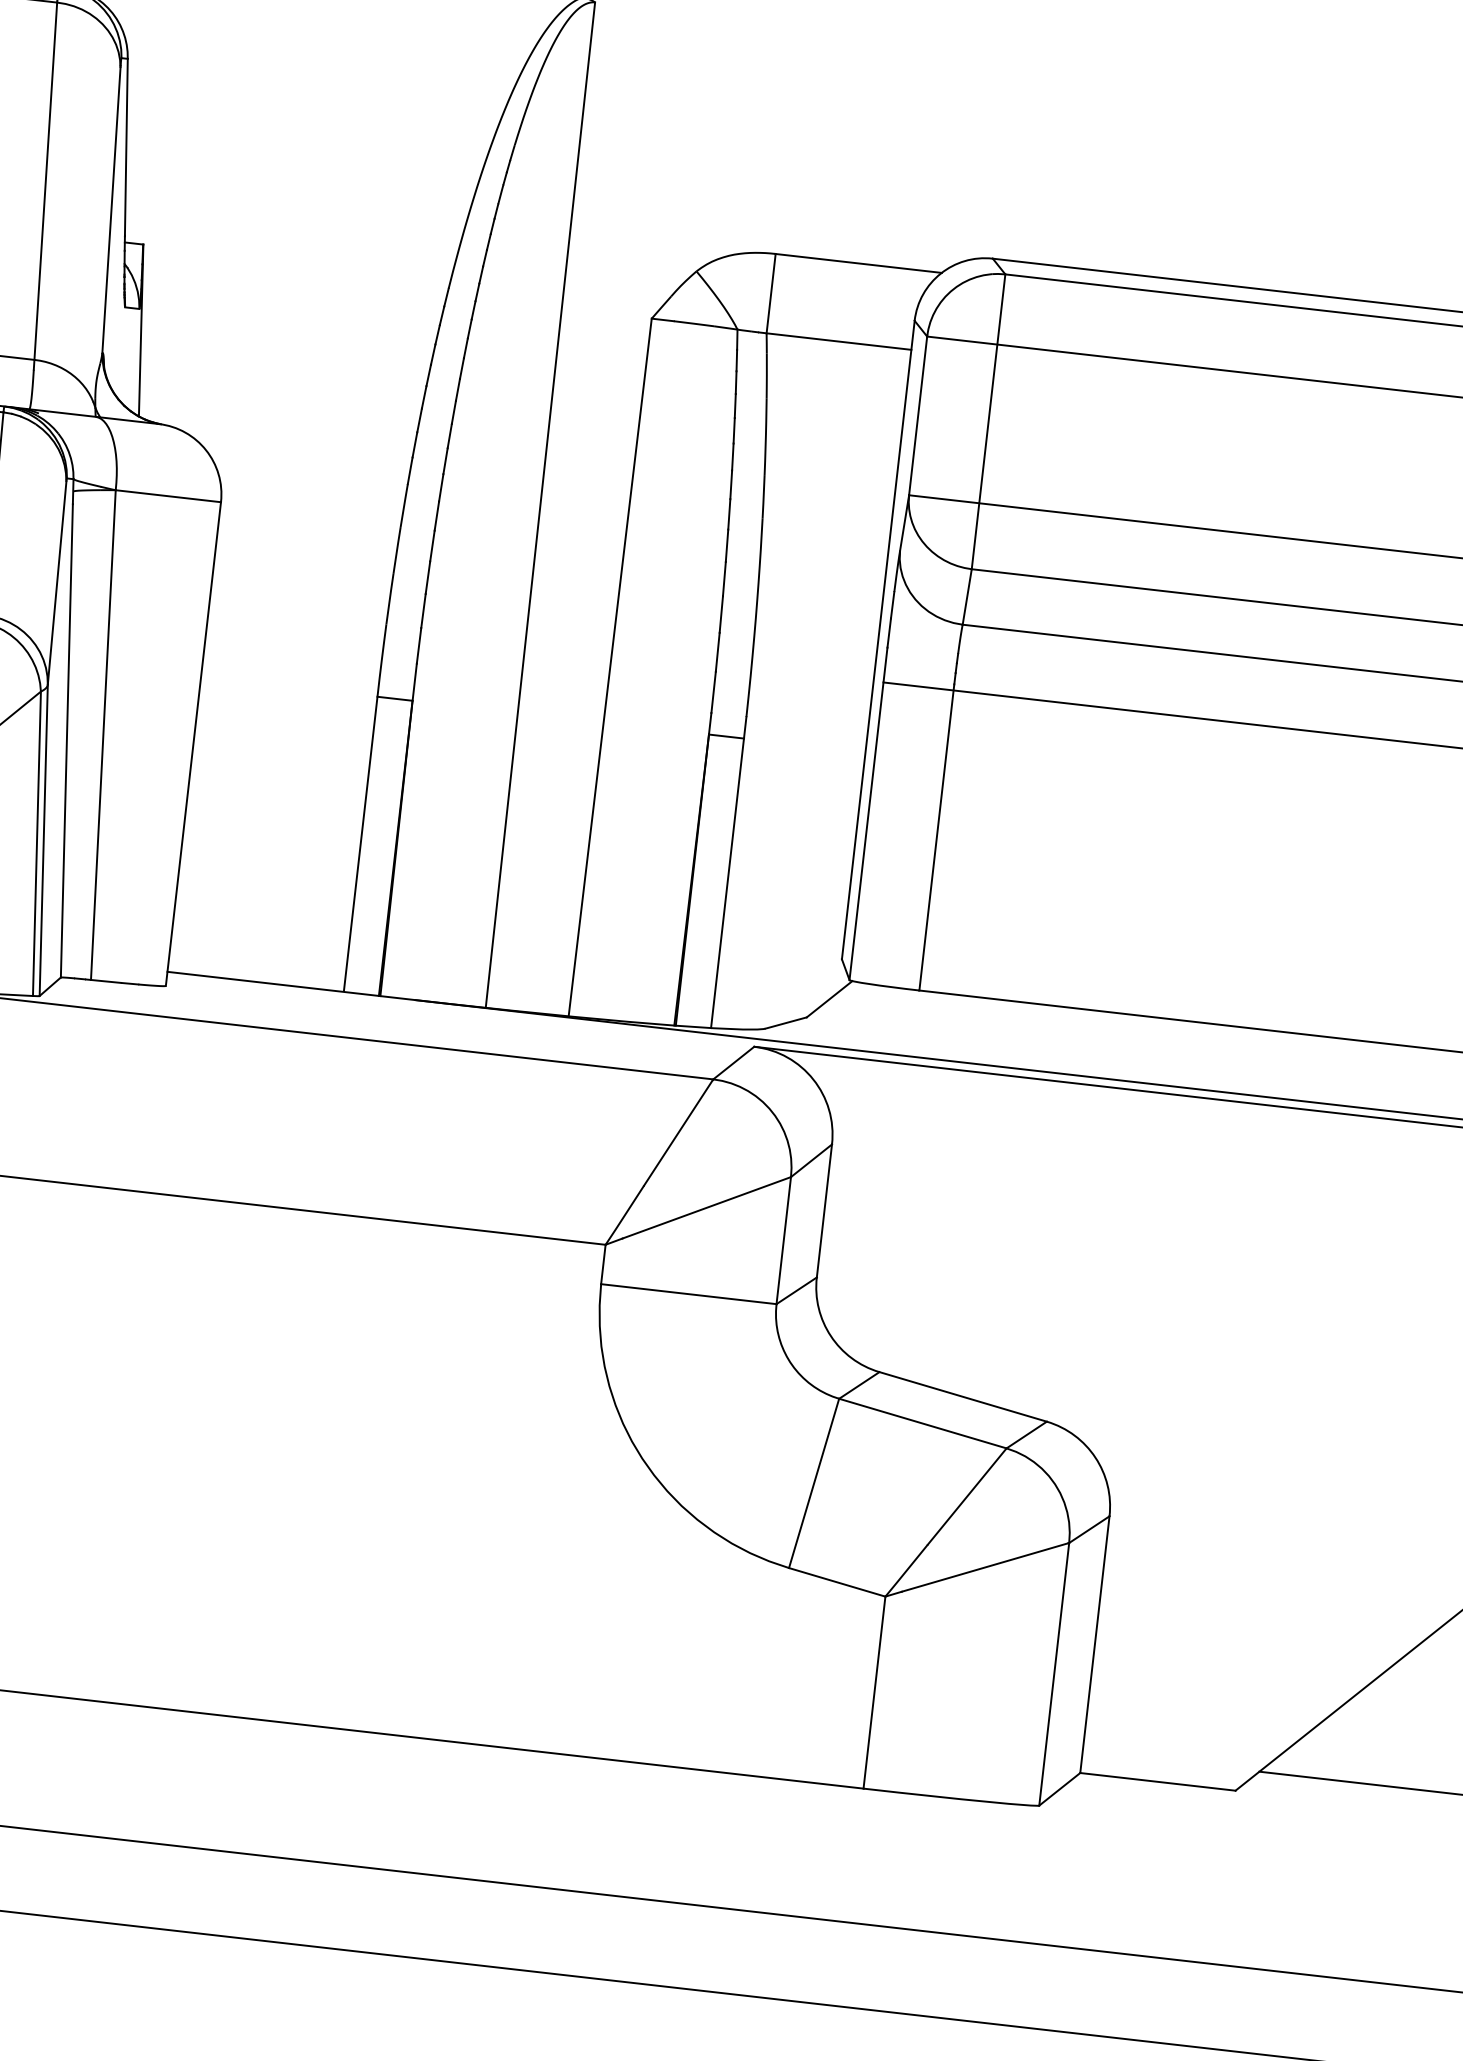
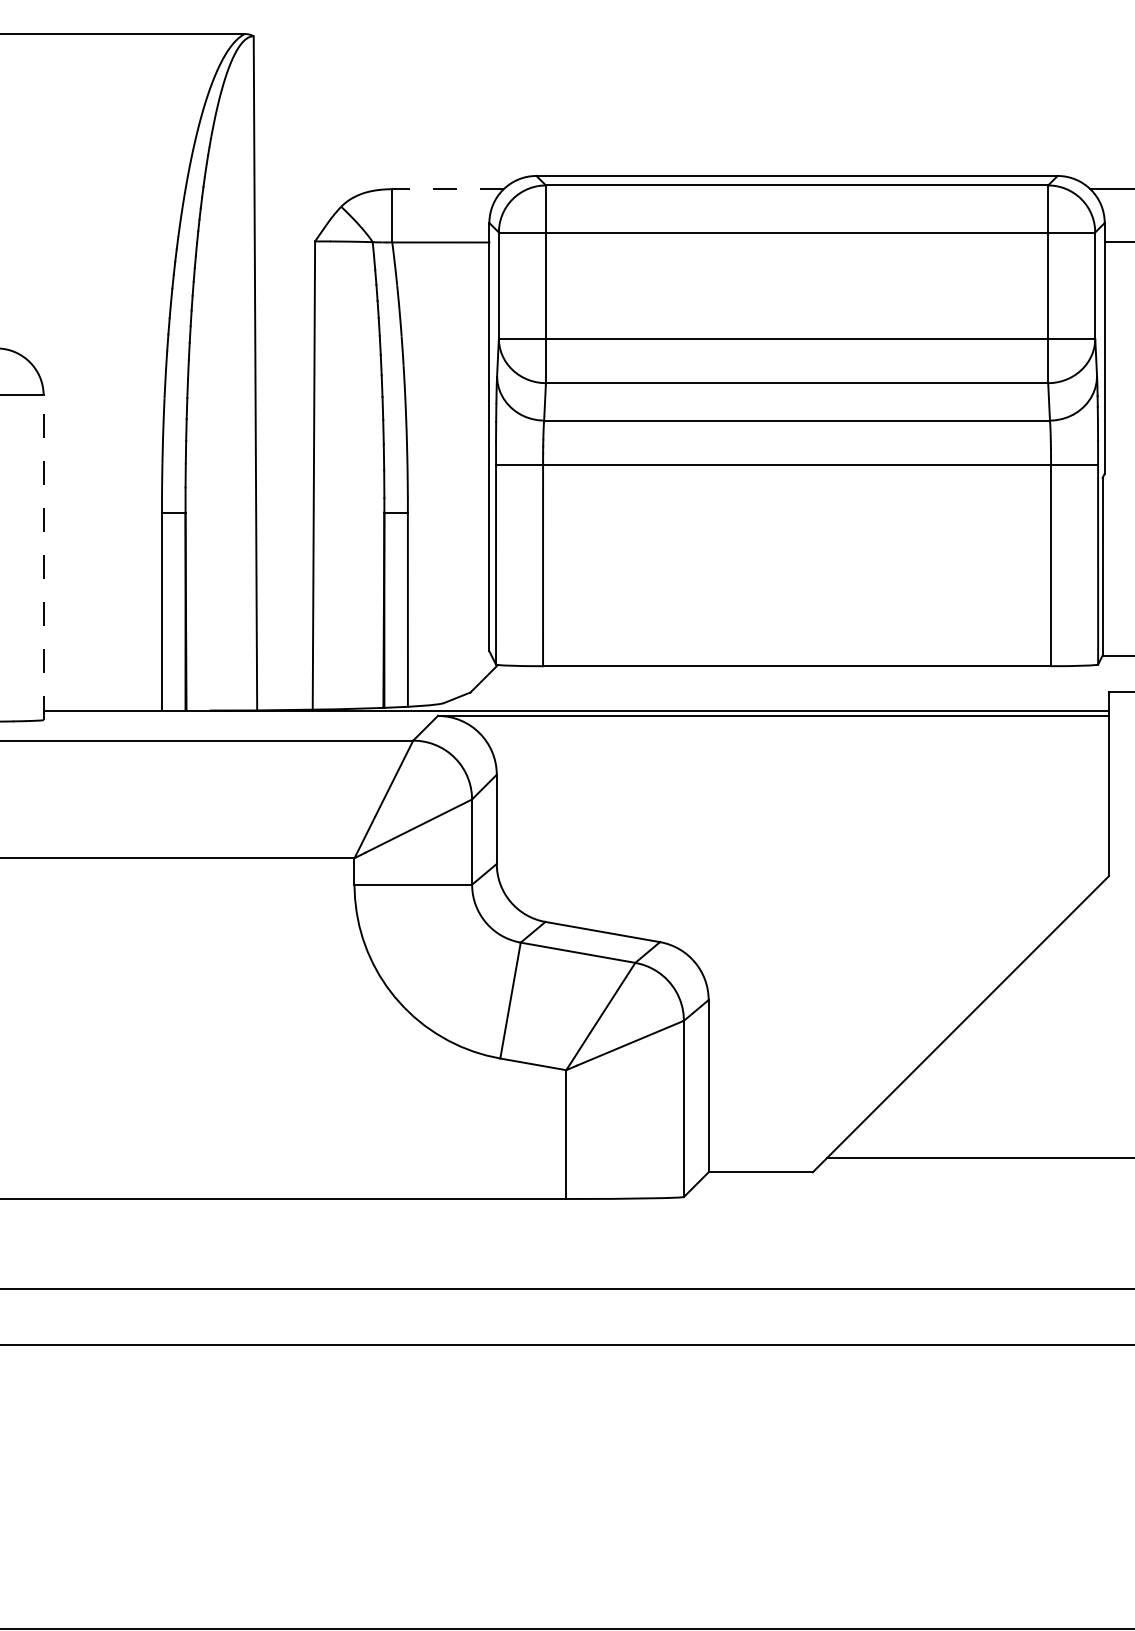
line: (859, 263) -> (448, 189), solid -> dashed
line: (193, 743) -> (43, 557), solid -> dashed

